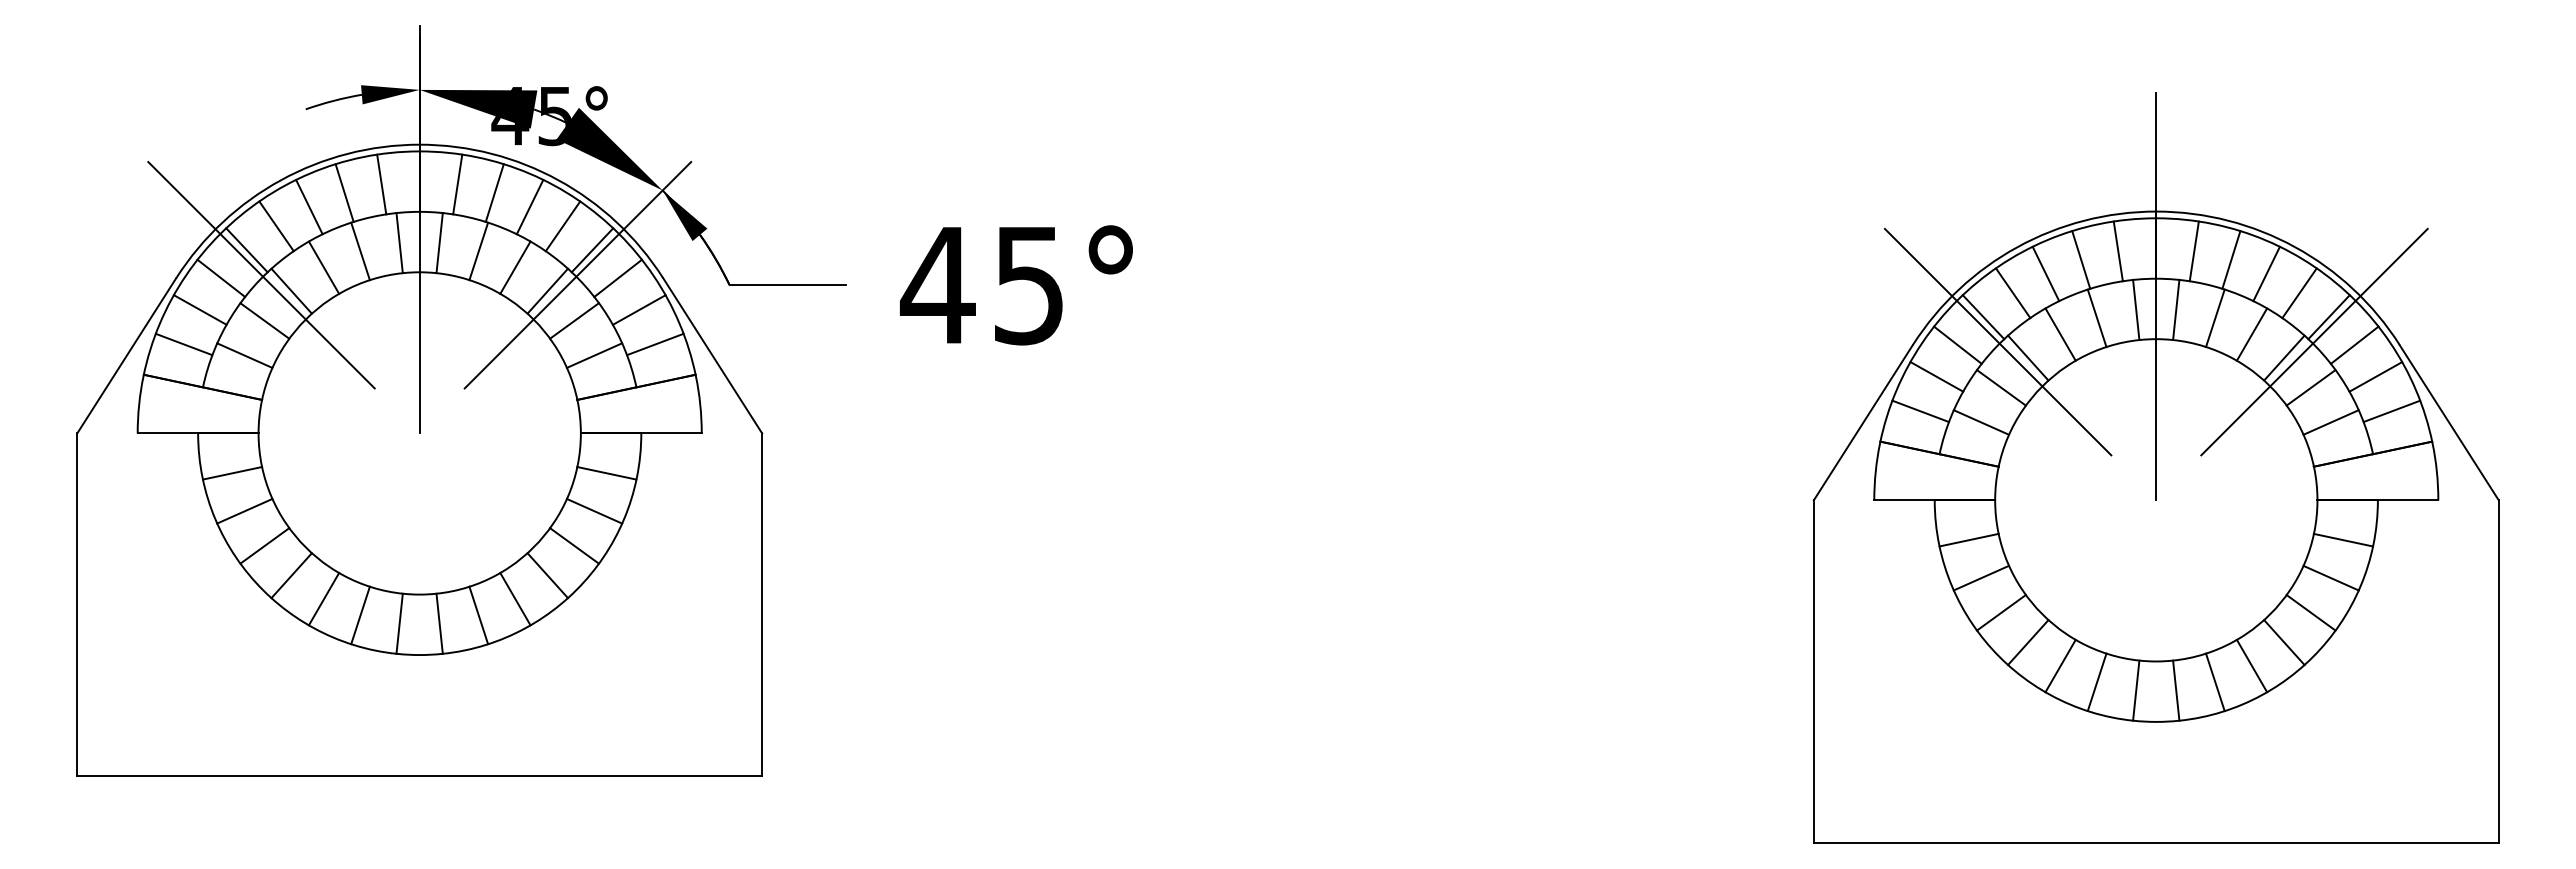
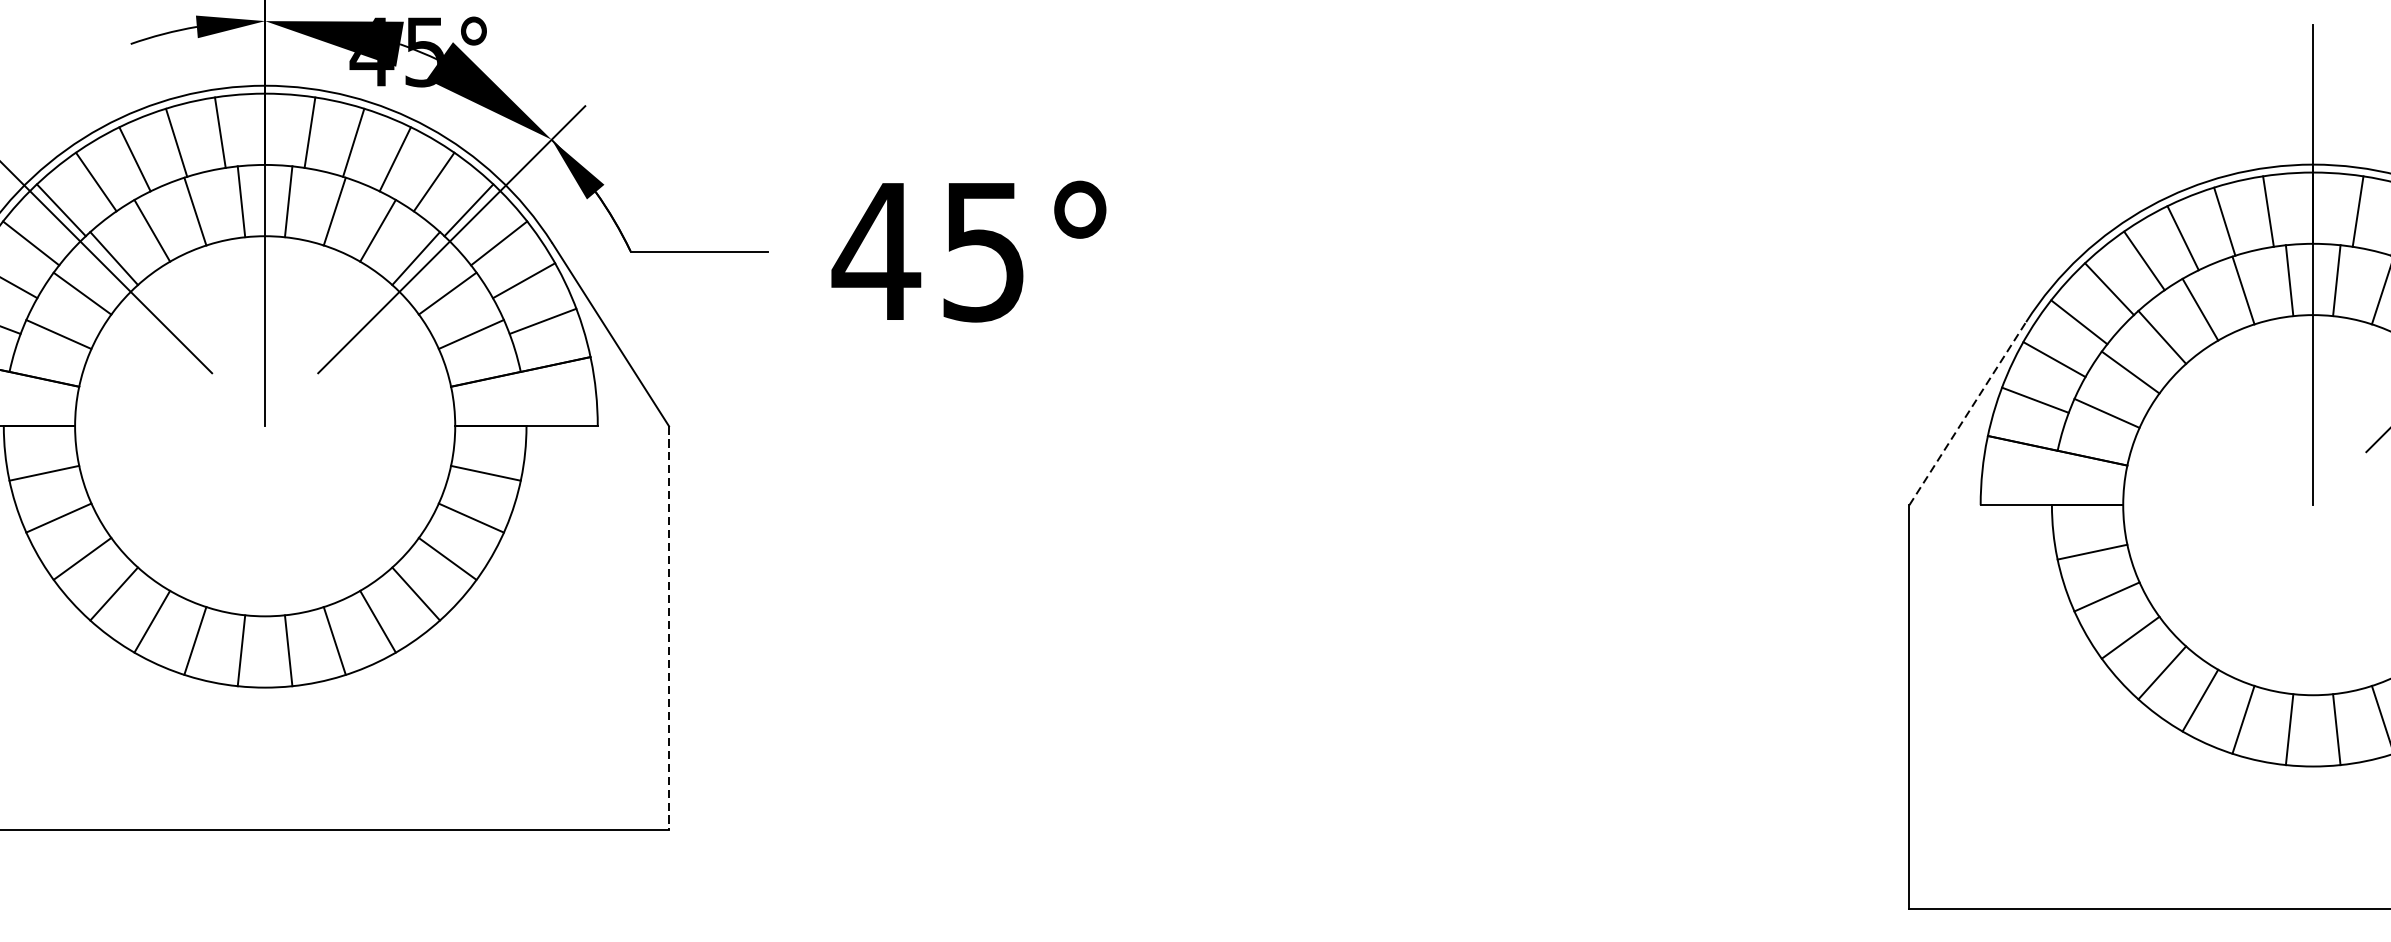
line: (1997, 341) -> (2125, 317), removed
line: (1863, 422) -> (1967, 413), solid -> dashed
line: (762, 605) -> (669, 629), solid -> dashed

